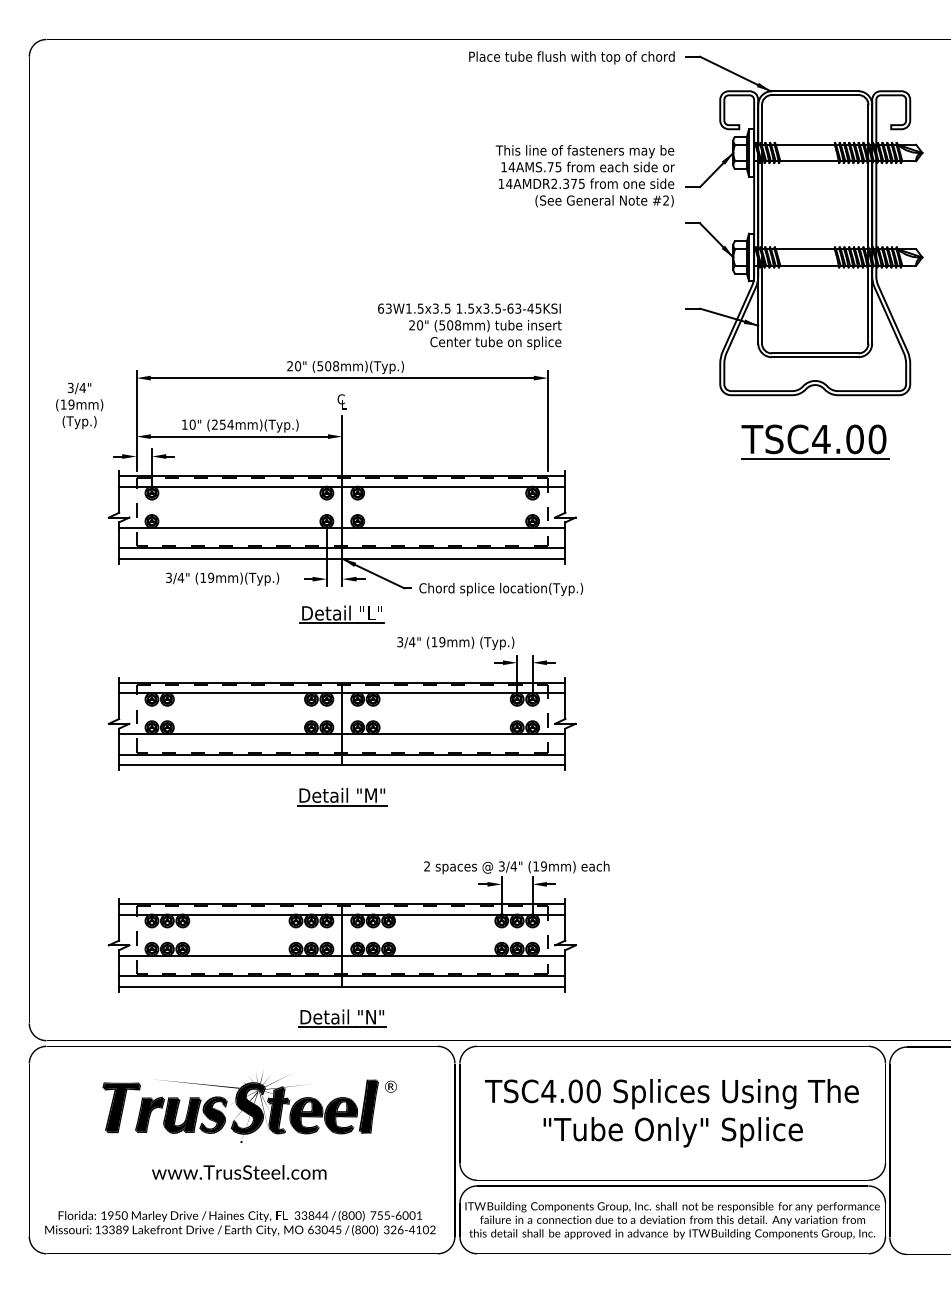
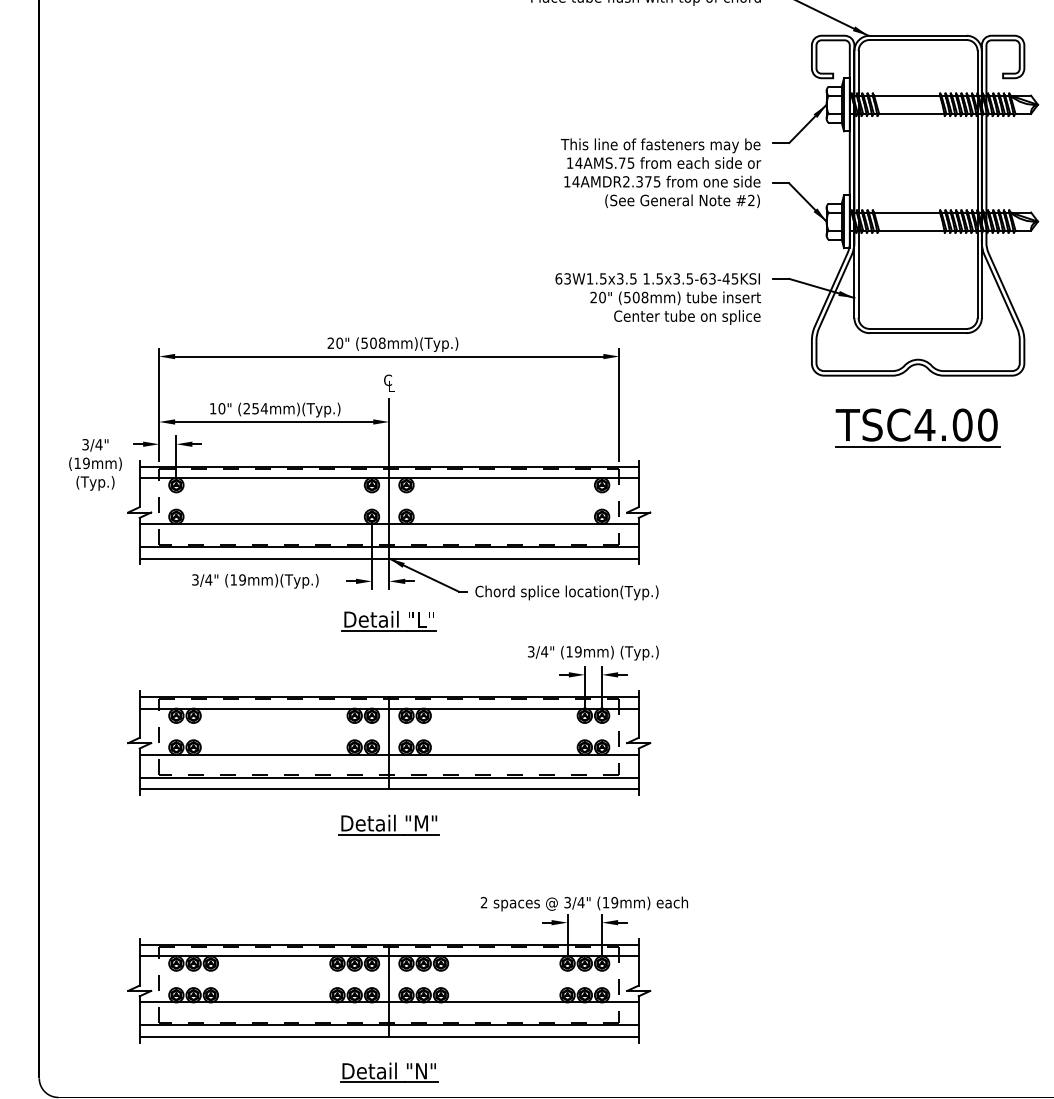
text: (584, 176) -> (660, 173), moved
text: (469, 326) -> (657, 298), moved
text: (79, 405) -> (95, 464), moved
text: (455, 642) -> (593, 652), moved

